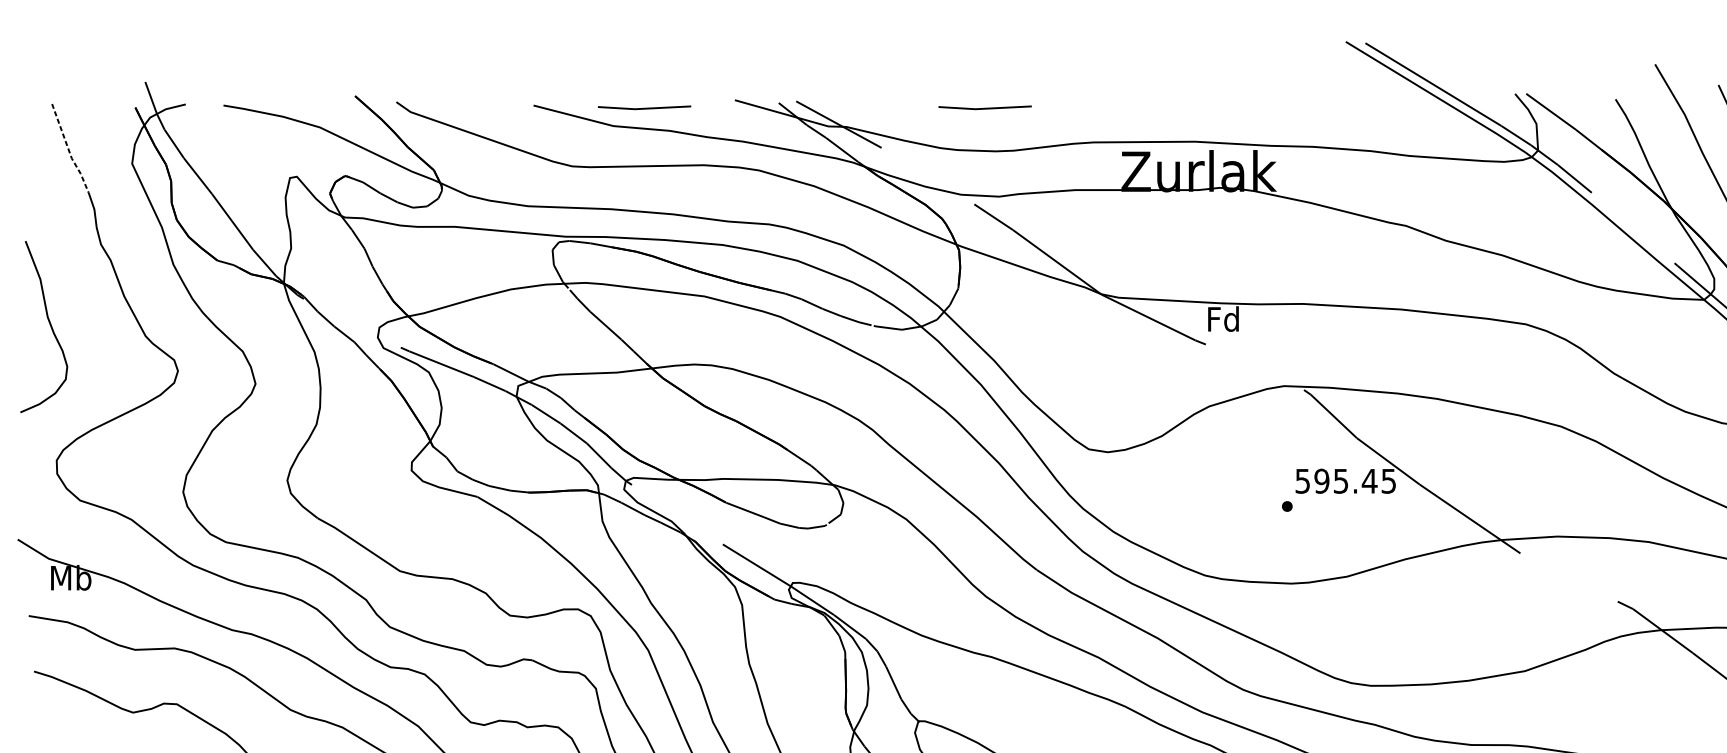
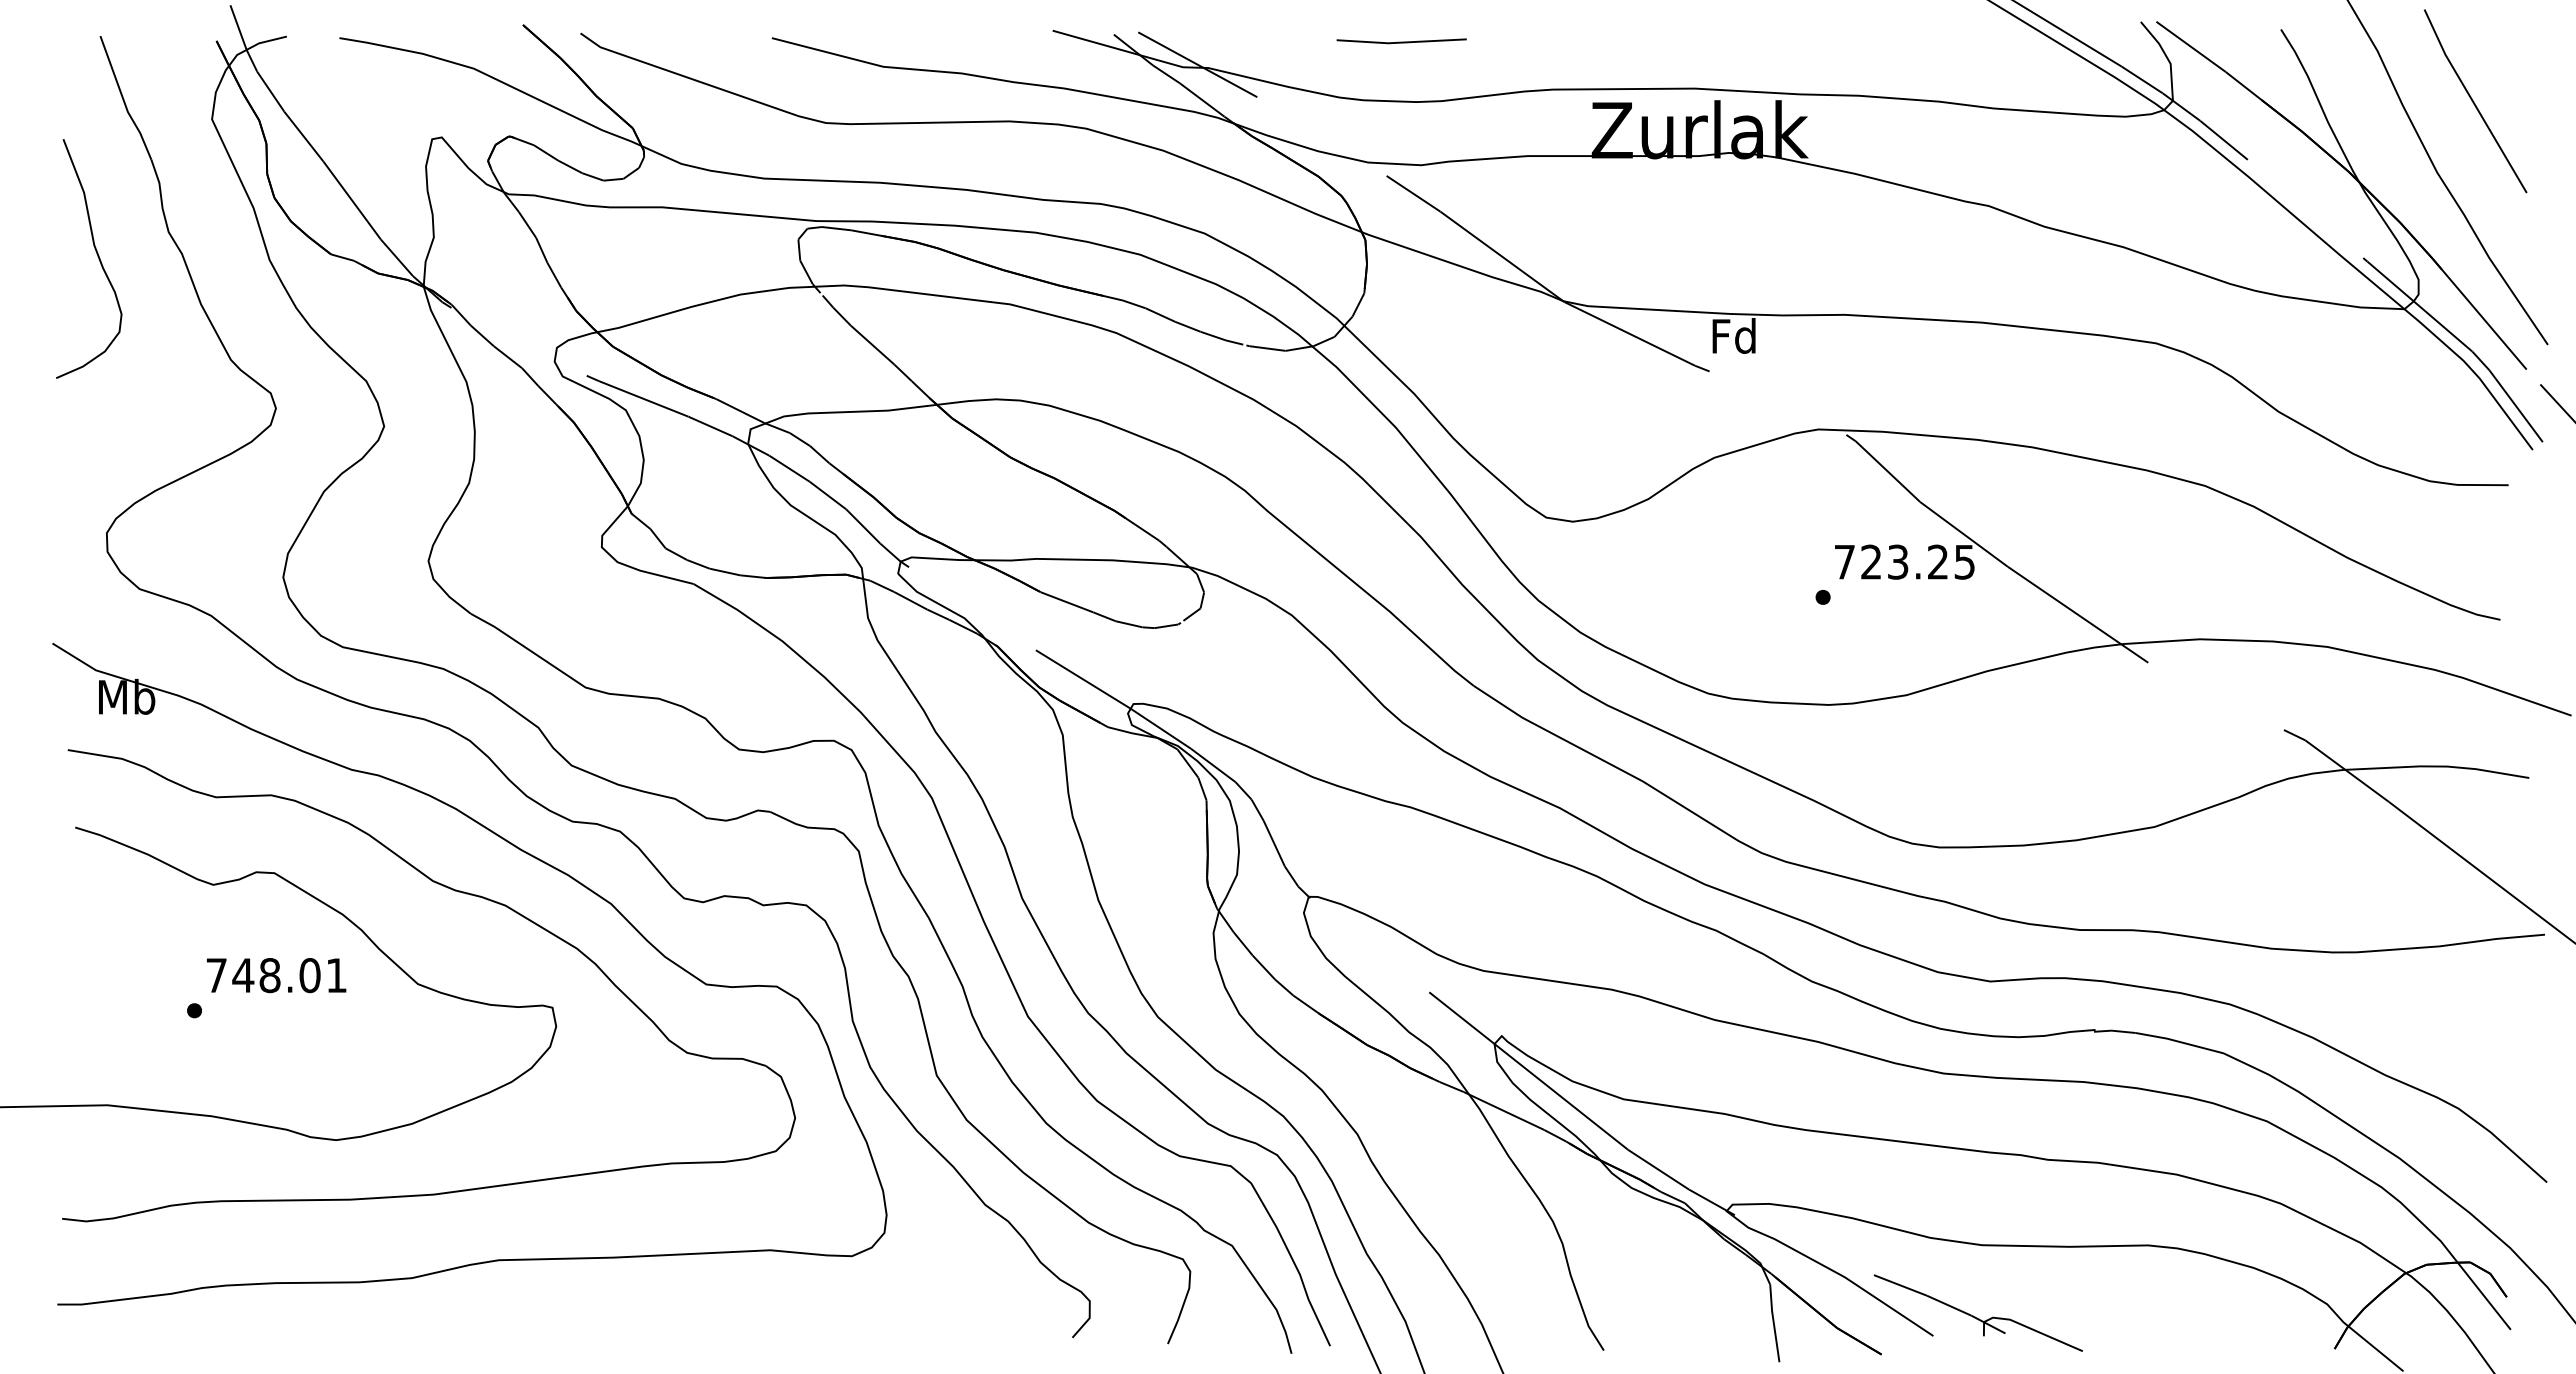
line: (644, 107) -> (926, 41), removed
line: (68, 150) -> (123, 100), dashed -> solid
curve: (49, 323) -> (96, 254), moved
text: (1336, 480) -> (1891, 561), 595.45 -> 723.25

